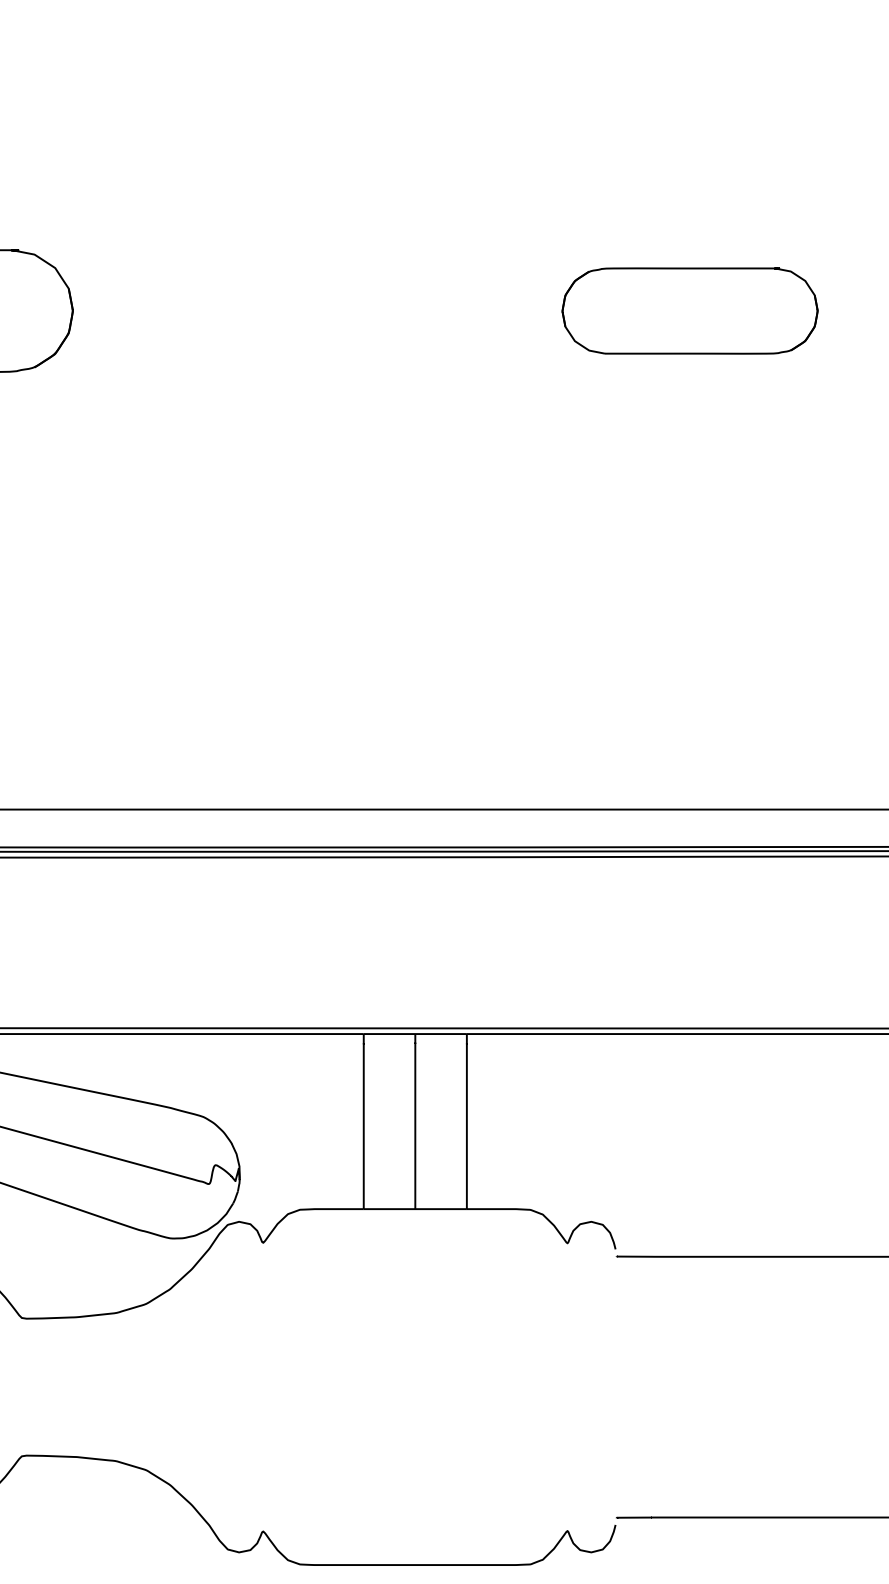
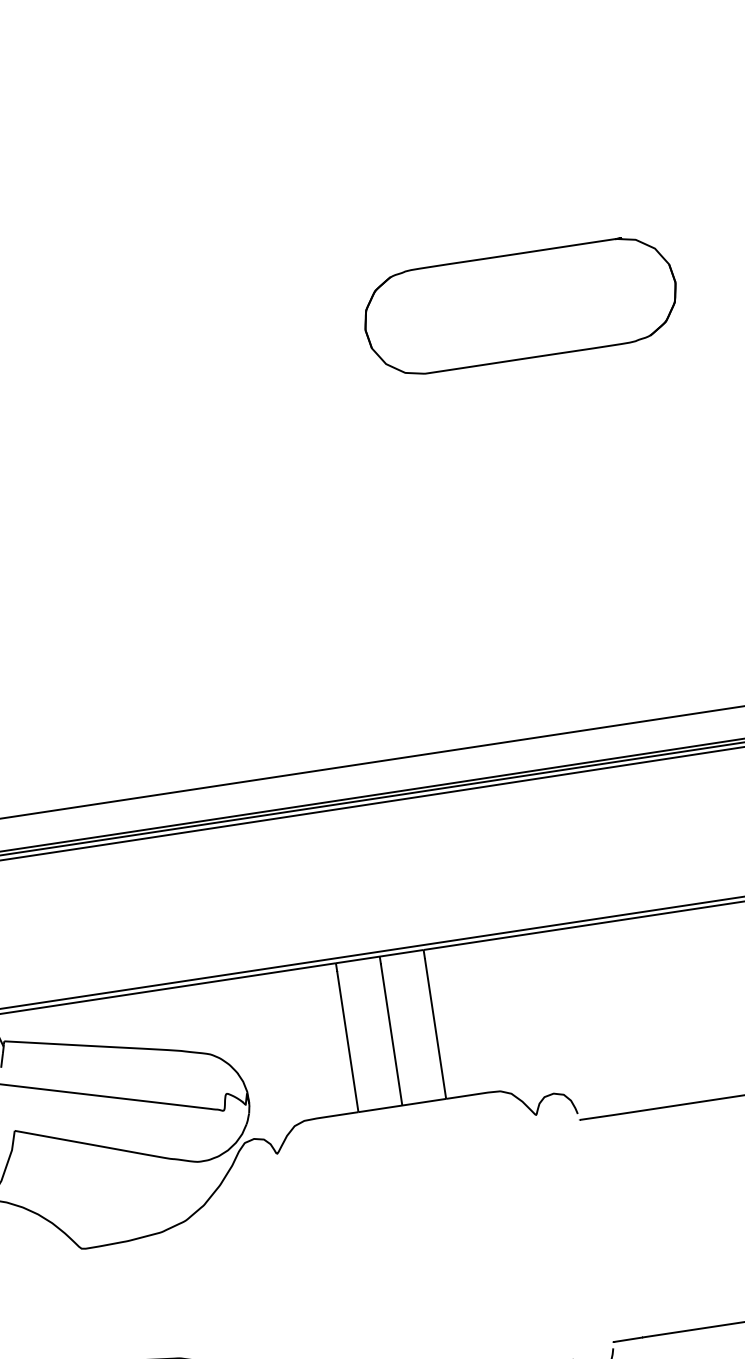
part: (689, 310) -> (519, 305), size x1.43

